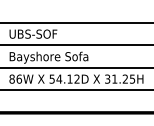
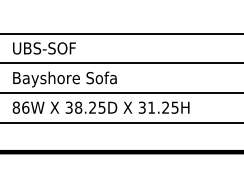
text: (64, 78) -> (85, 107), 54.12D -> 38.25D

